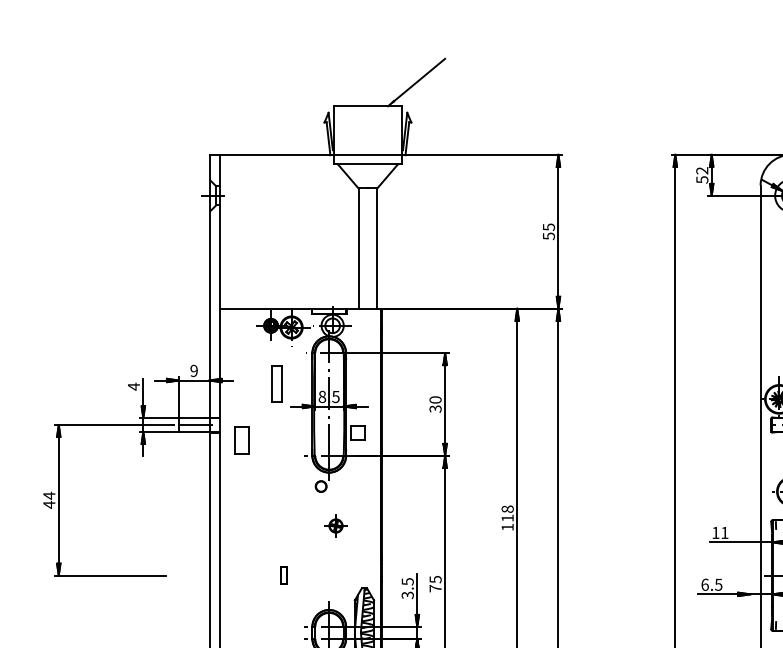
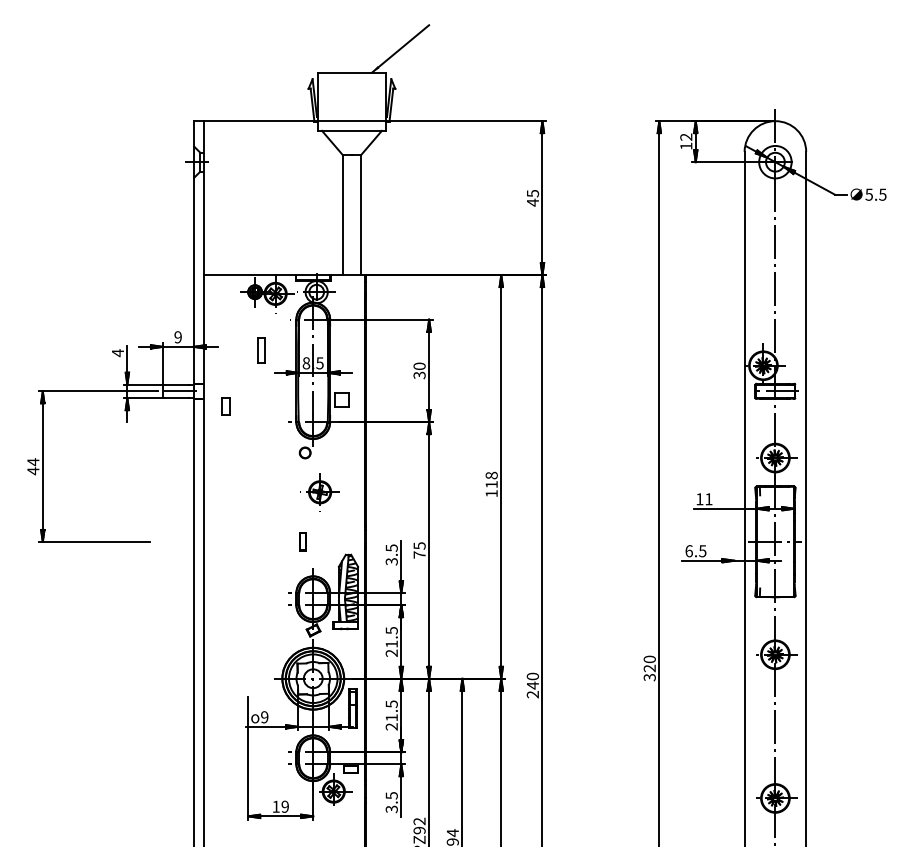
text: (702, 179) -> (686, 145), 52 -> 12
text: (549, 236) -> (533, 202), 55 -> 45
part: (277, 384) -> (261, 350), size x0.71
part: (241, 440) -> (225, 406), size x0.62
part: (335, 526) -> (319, 492), size x1.67
part: (283, 575) -> (302, 541), moved

